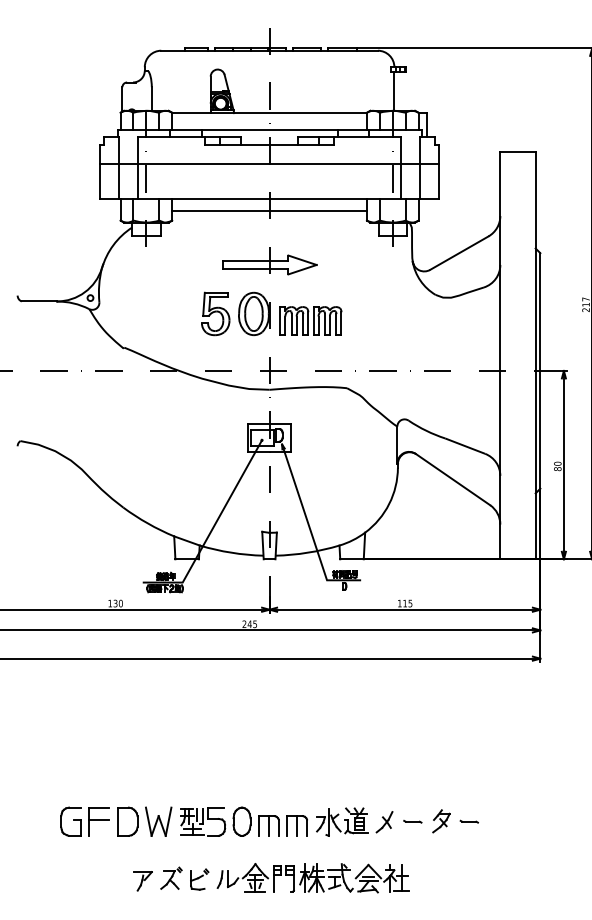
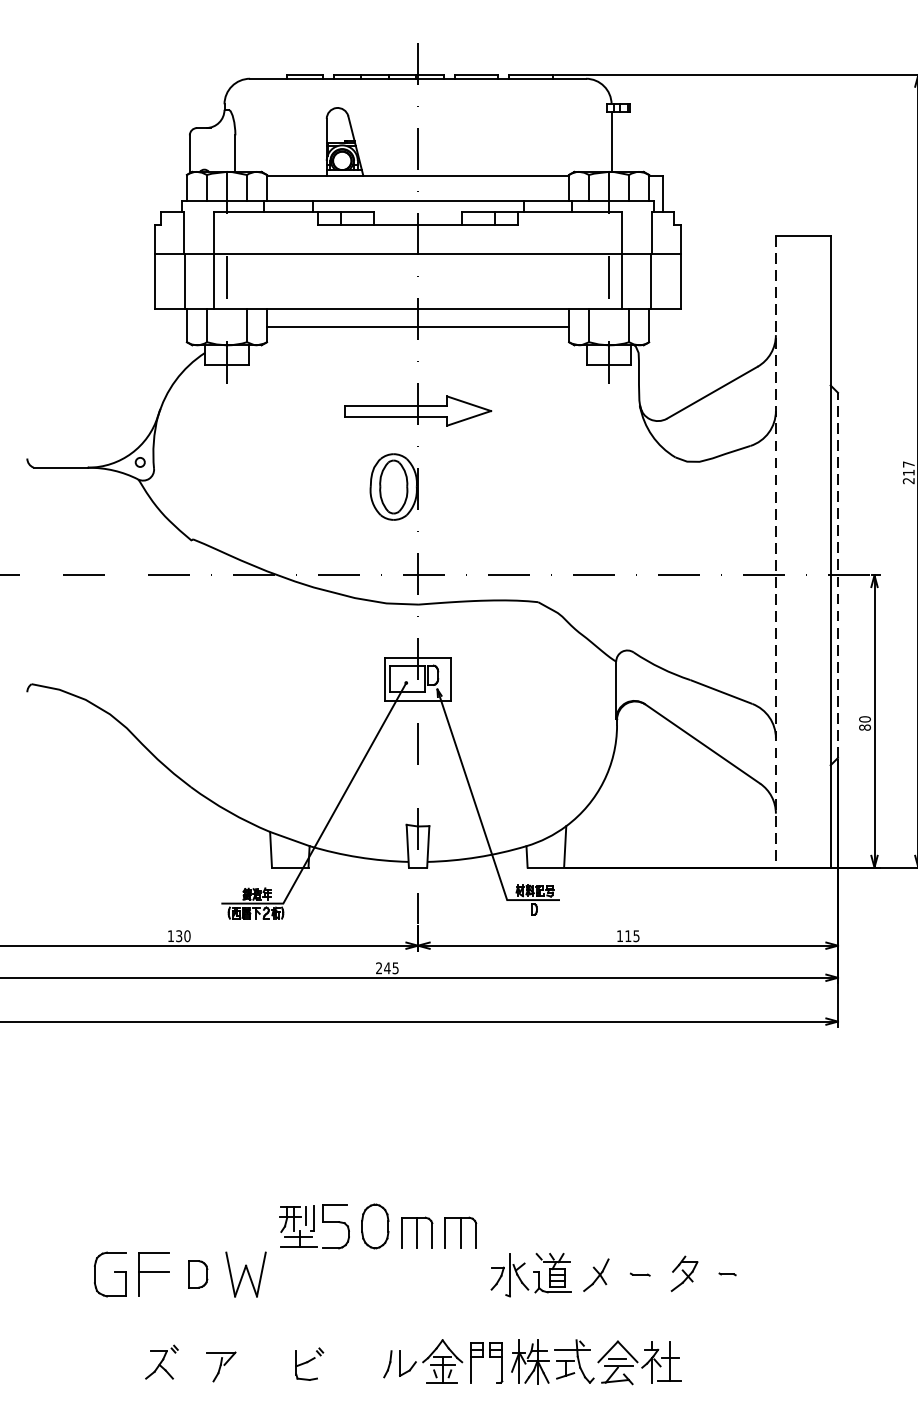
part: (215, 313) -> (334, 486), removed
part: (310, 320) -> (481, 497), removed
line: (500, 355) -> (776, 551), solid -> dashed
line: (540, 370) -> (838, 574), solid -> dashed
part: (127, 821) -> (197, 1274), size x0.6
part: (243, 821) -> (377, 1226), moved
part: (412, 821) -> (639, 1274), size x0.7
part: (468, 821) -> (726, 1274), size x0.6
part: (171, 877) -> (162, 1361), moved
part: (312, 878) -> (531, 1362), moved

